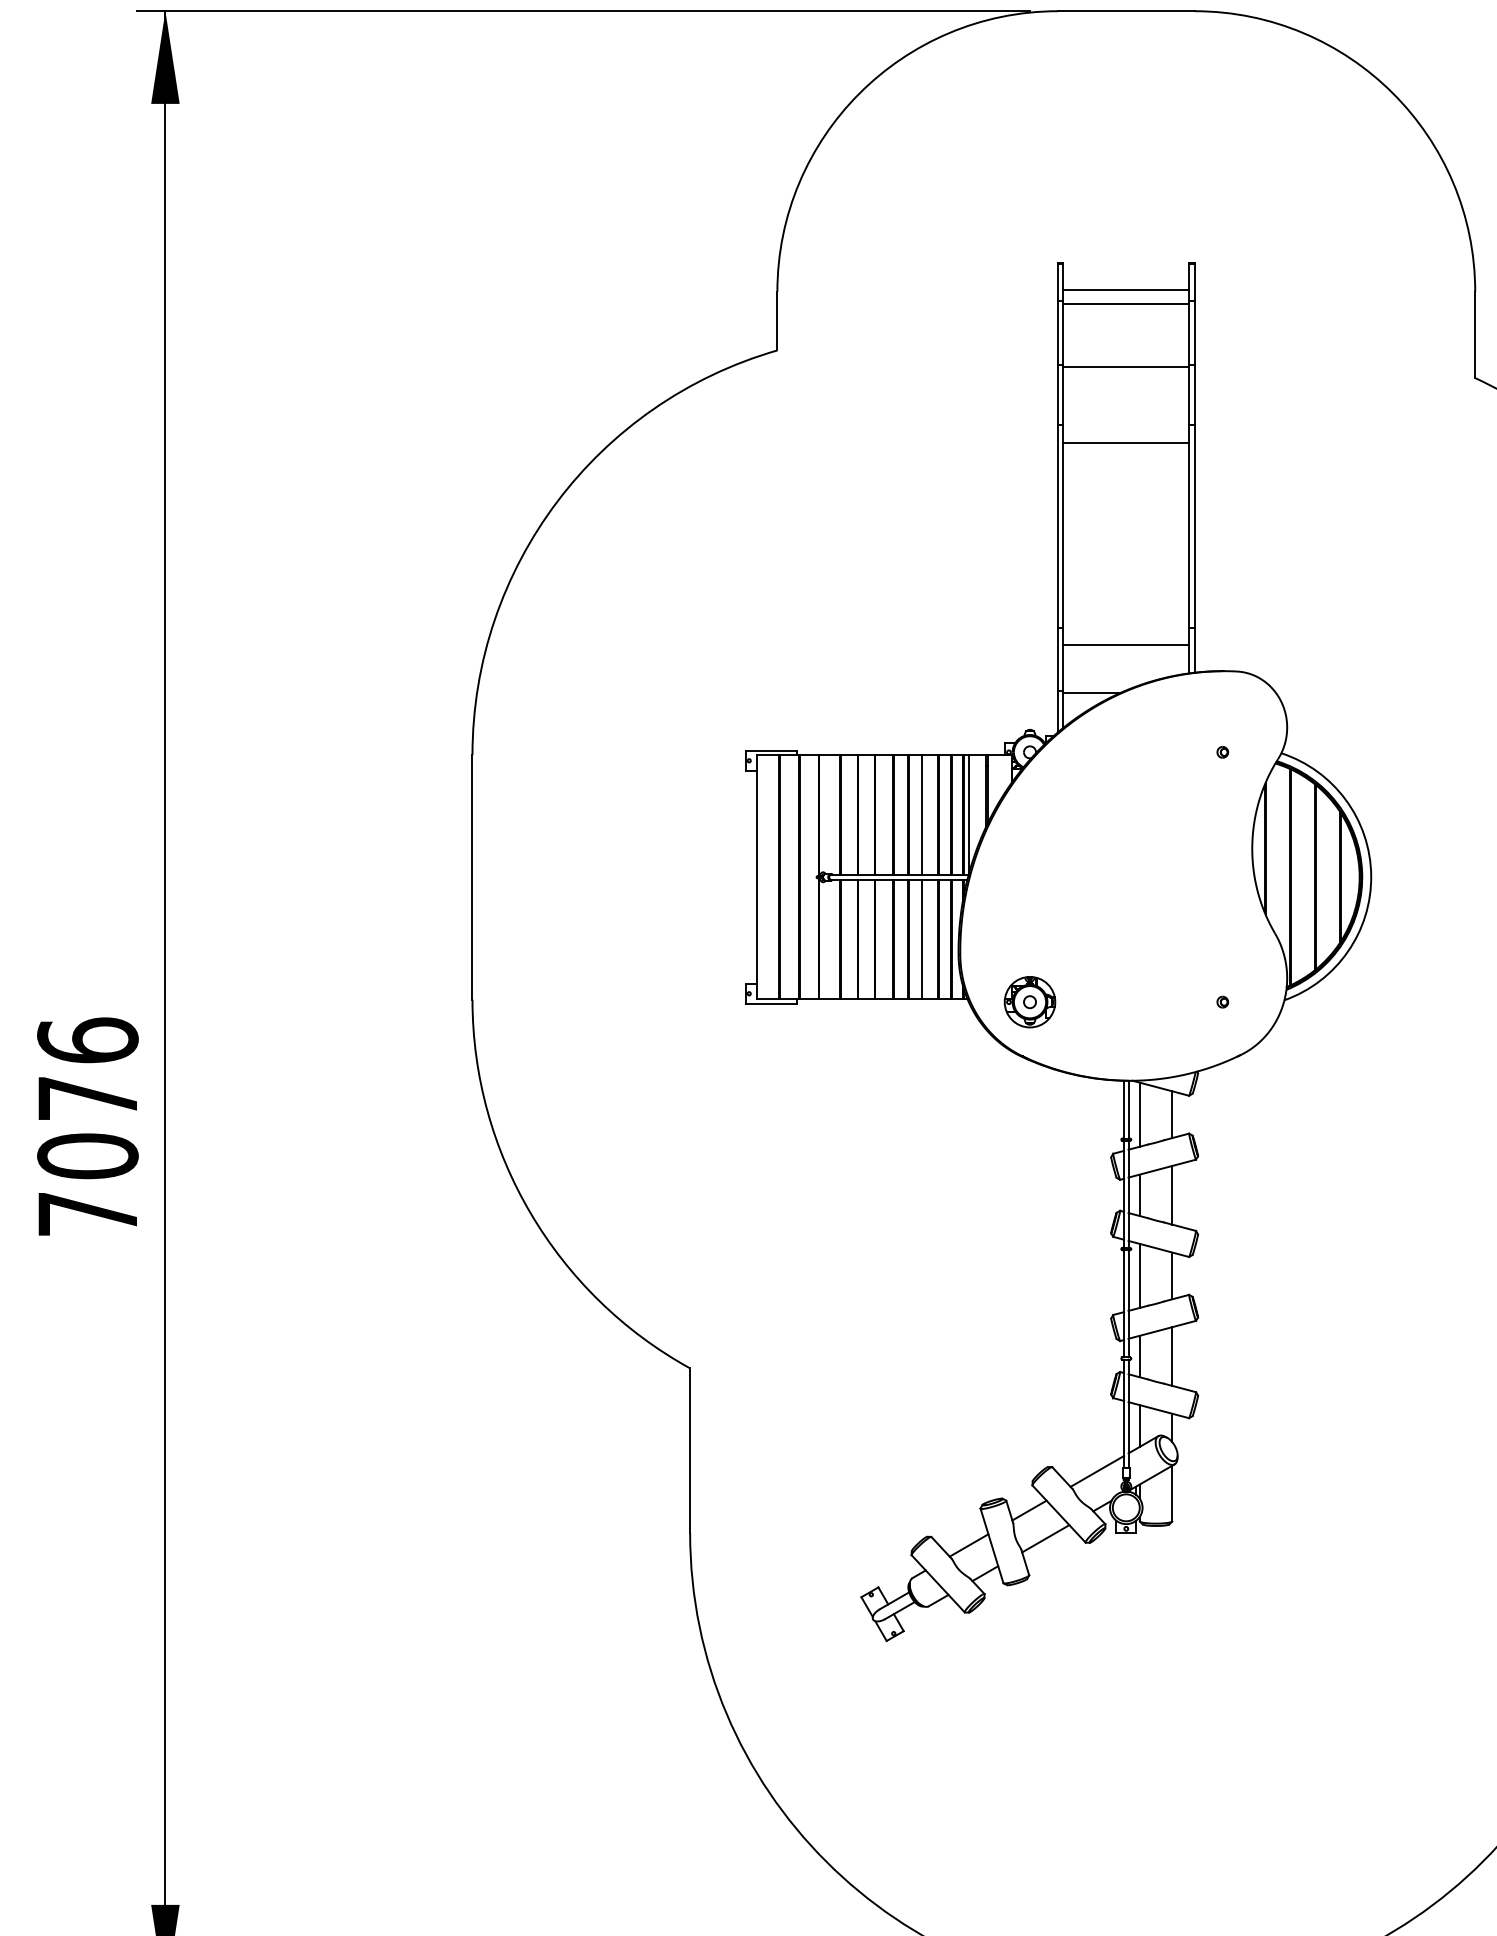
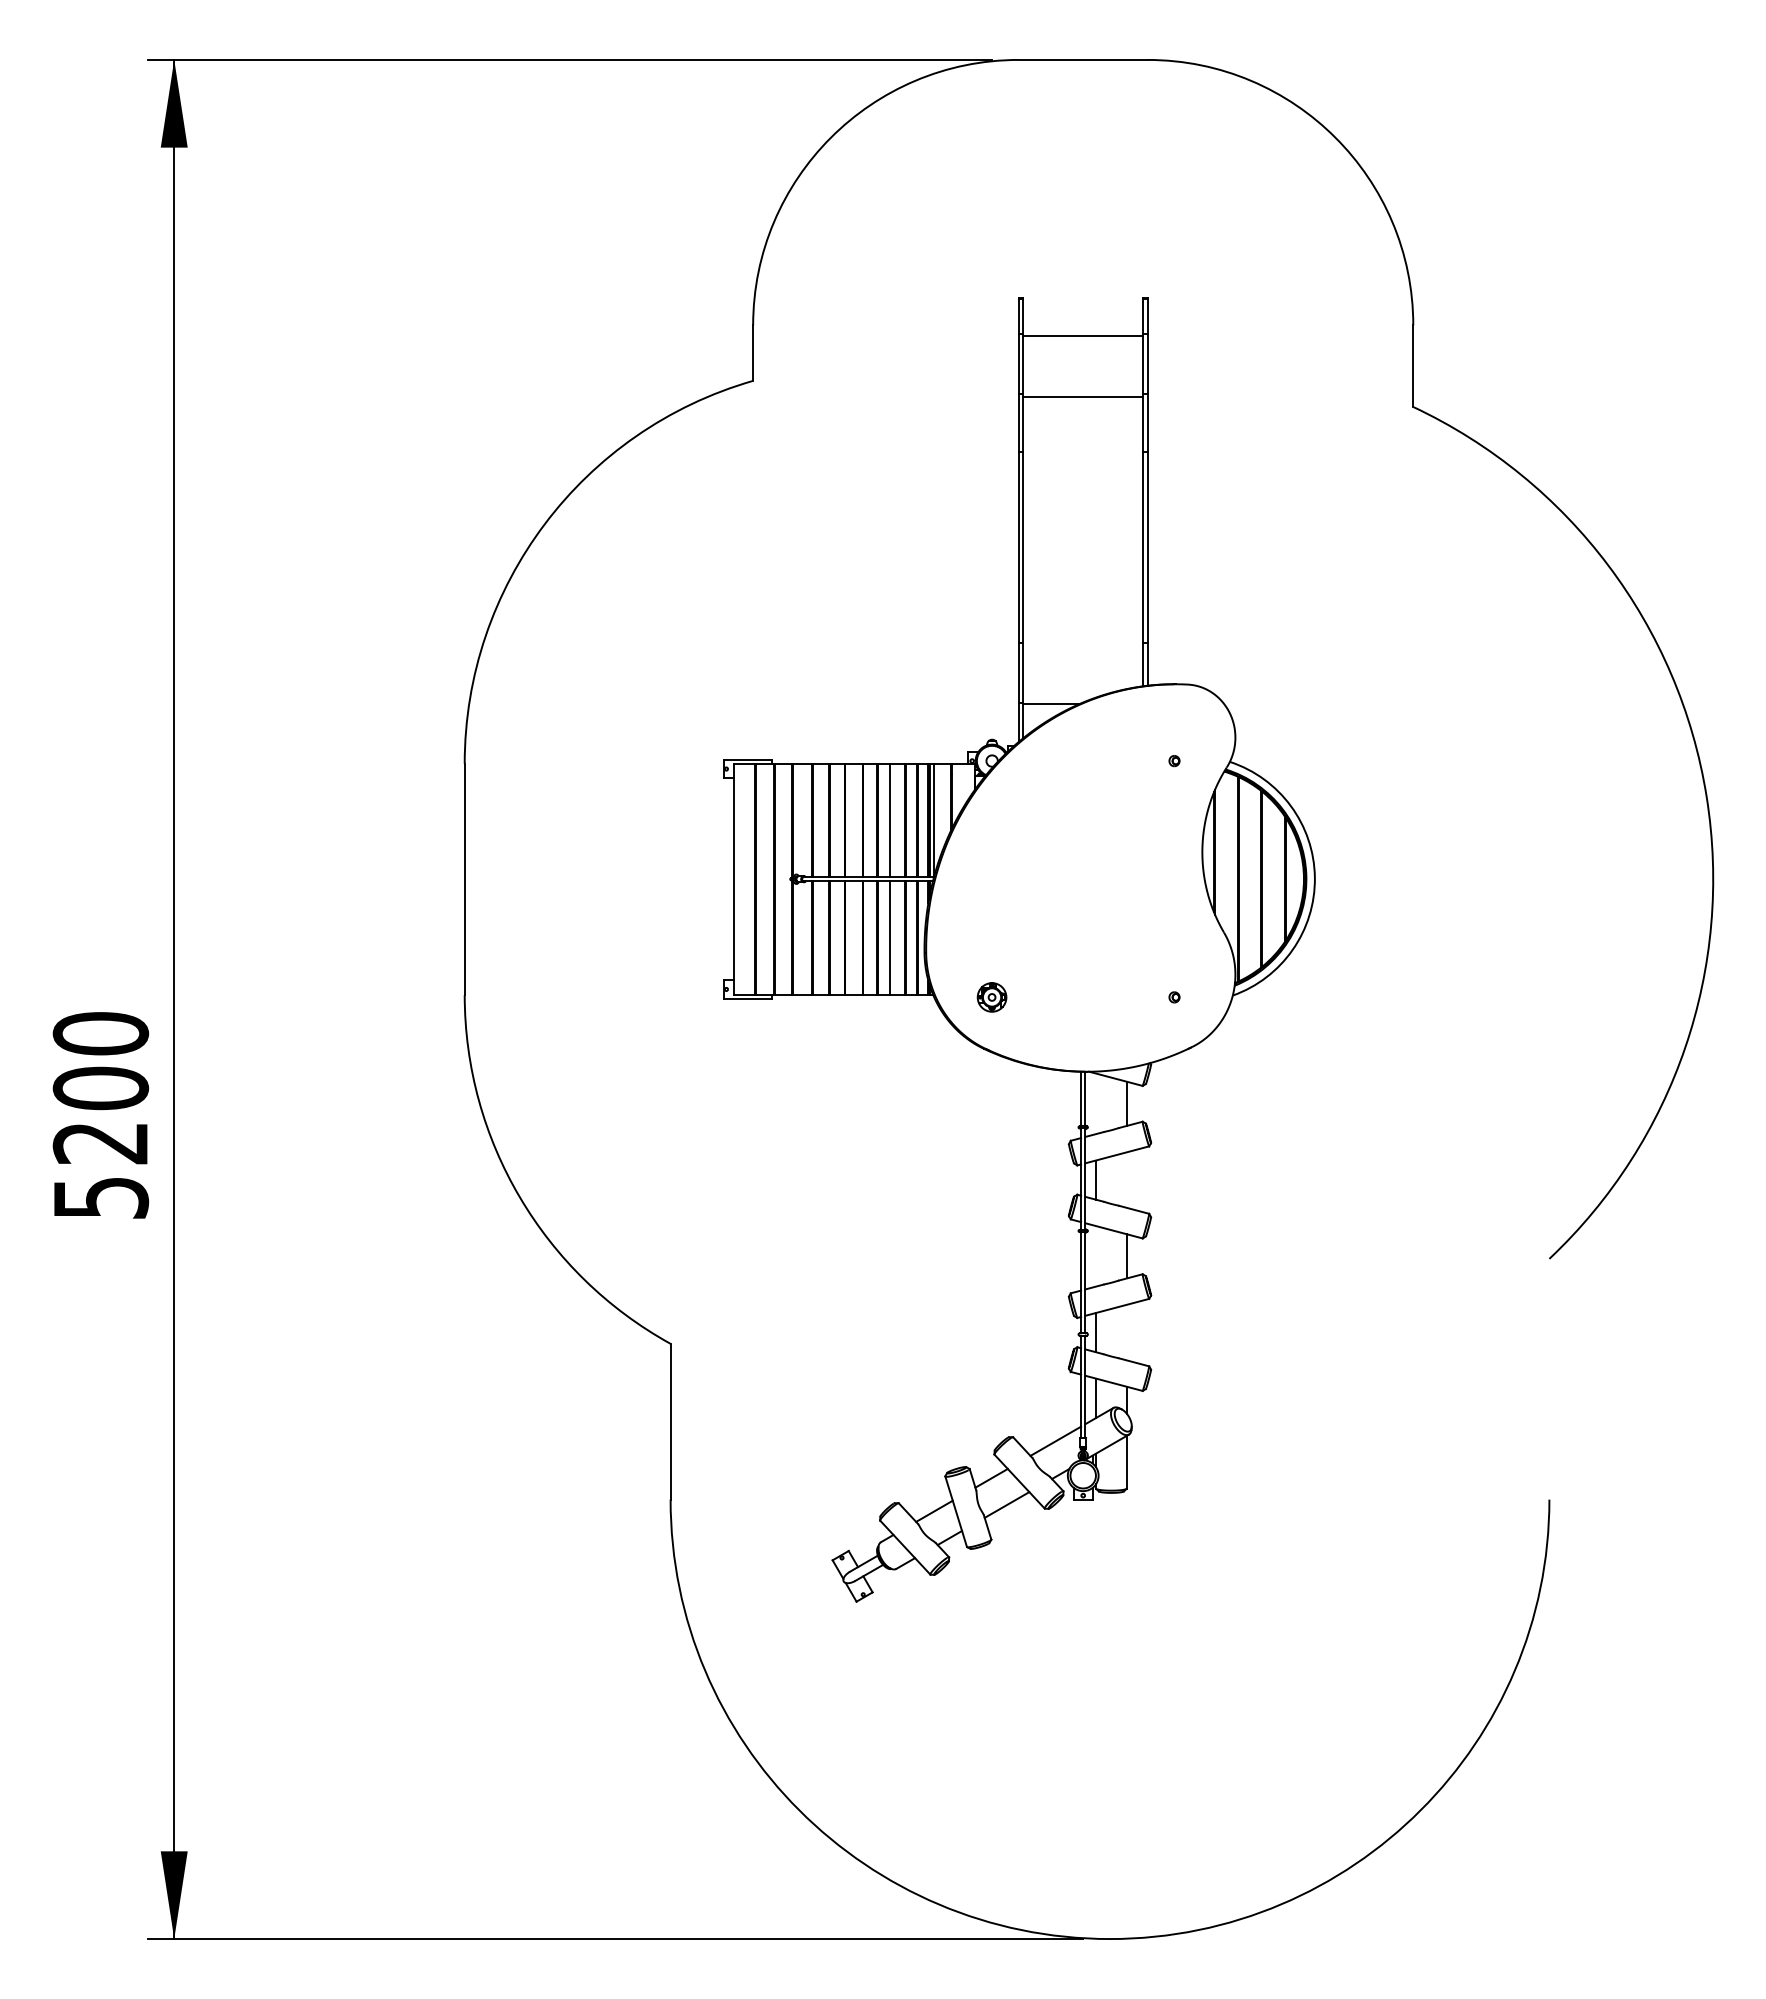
line: (1125, 290) -> (1082, 324), removed
line: (1125, 443) -> (1082, 468), removed
line: (1125, 644) -> (1082, 659), removed
part: (1029, 1002) -> (991, 997), size x0.6
line: (1139, 1114) -> (1095, 1103), removed
text: (87, 1125) -> (100, 1114), 7076 -> 5200
line: (1172, 1194) -> (1126, 1179), removed
line: (1139, 1276) -> (1095, 1256), removed
line: (1172, 1356) -> (1126, 1332), removed

